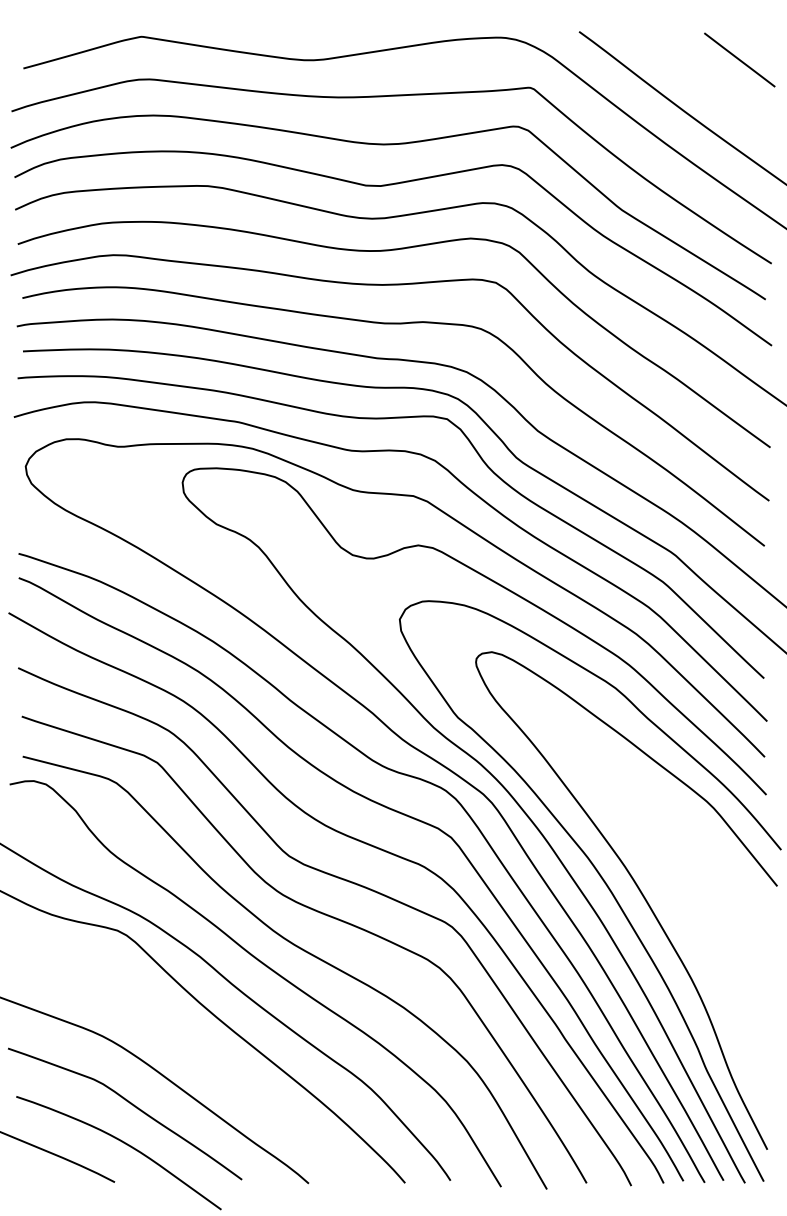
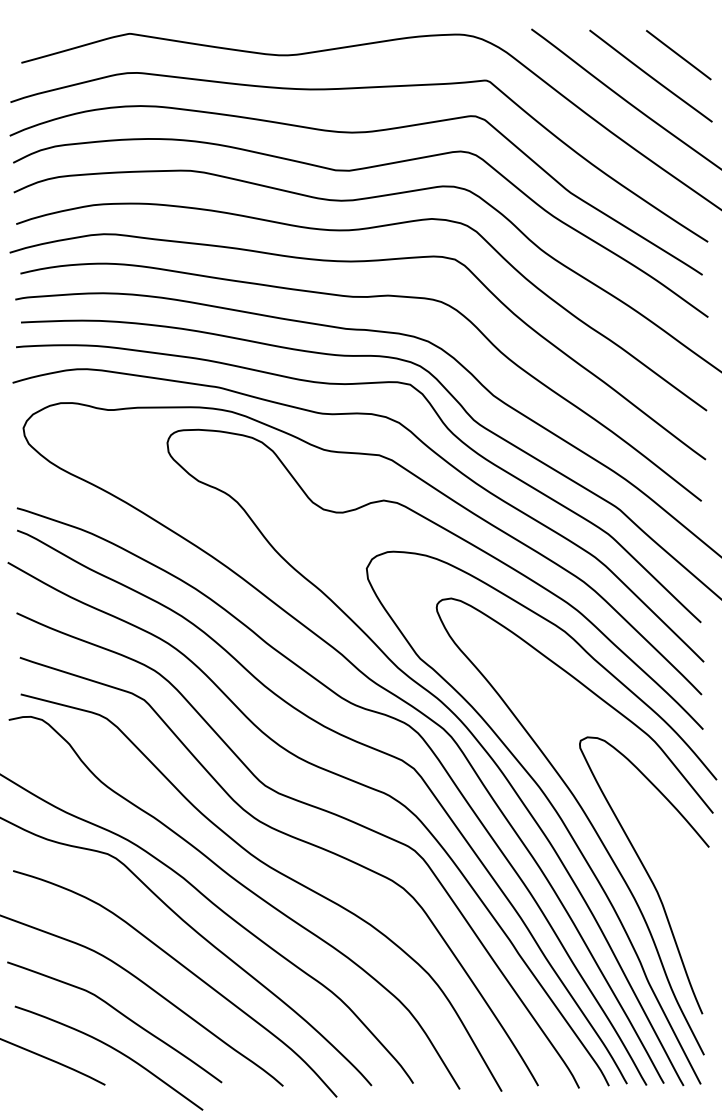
line: (709, 82) -> (650, 75), added
curve: (704, 951) -> (646, 873), added
curve: (204, 1057) -> (187, 970), added

